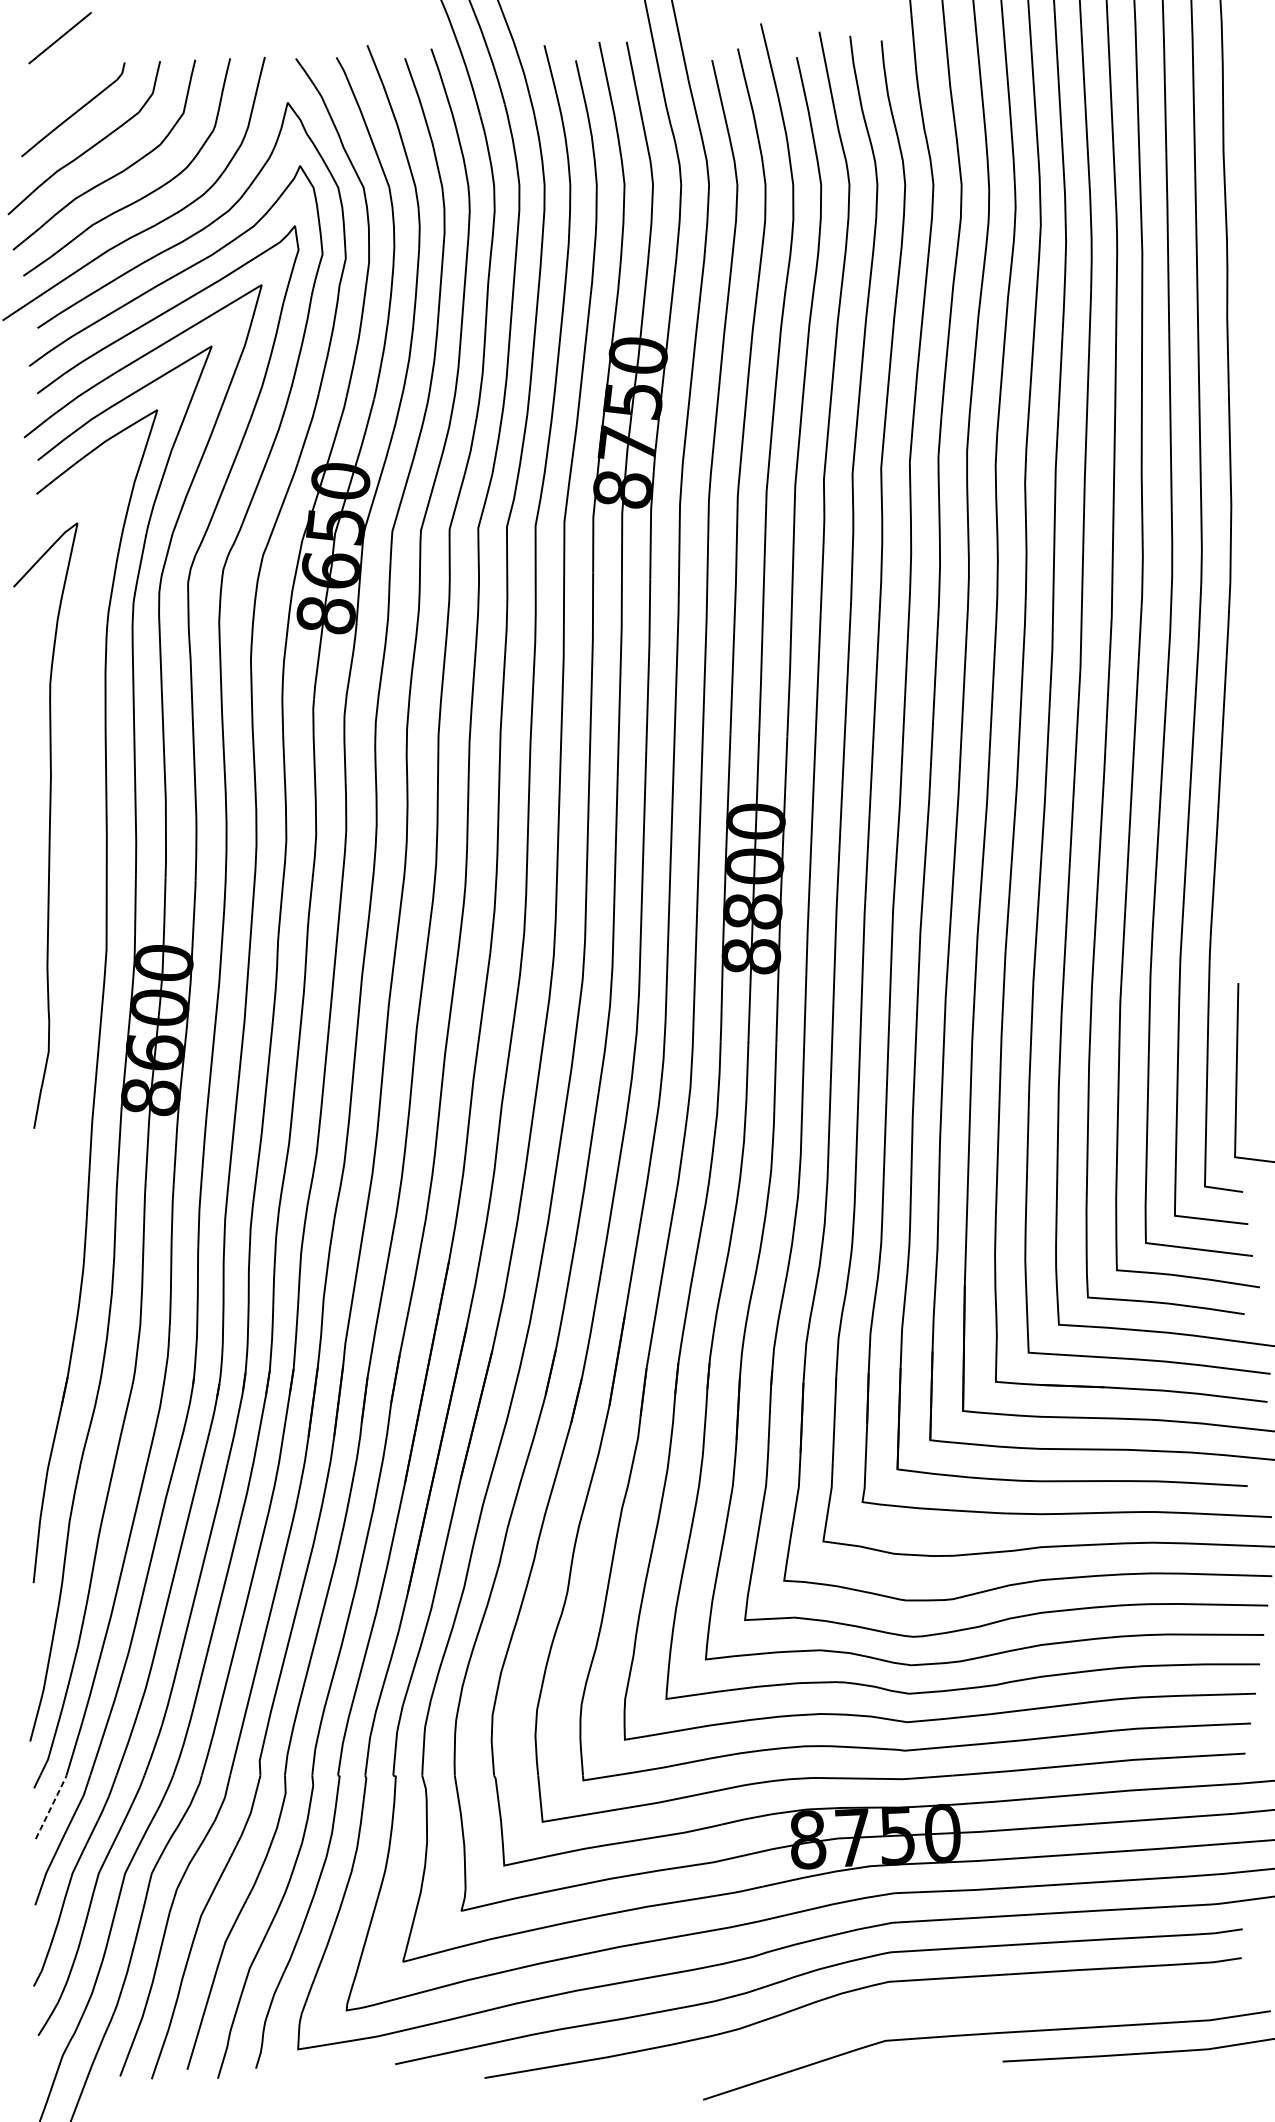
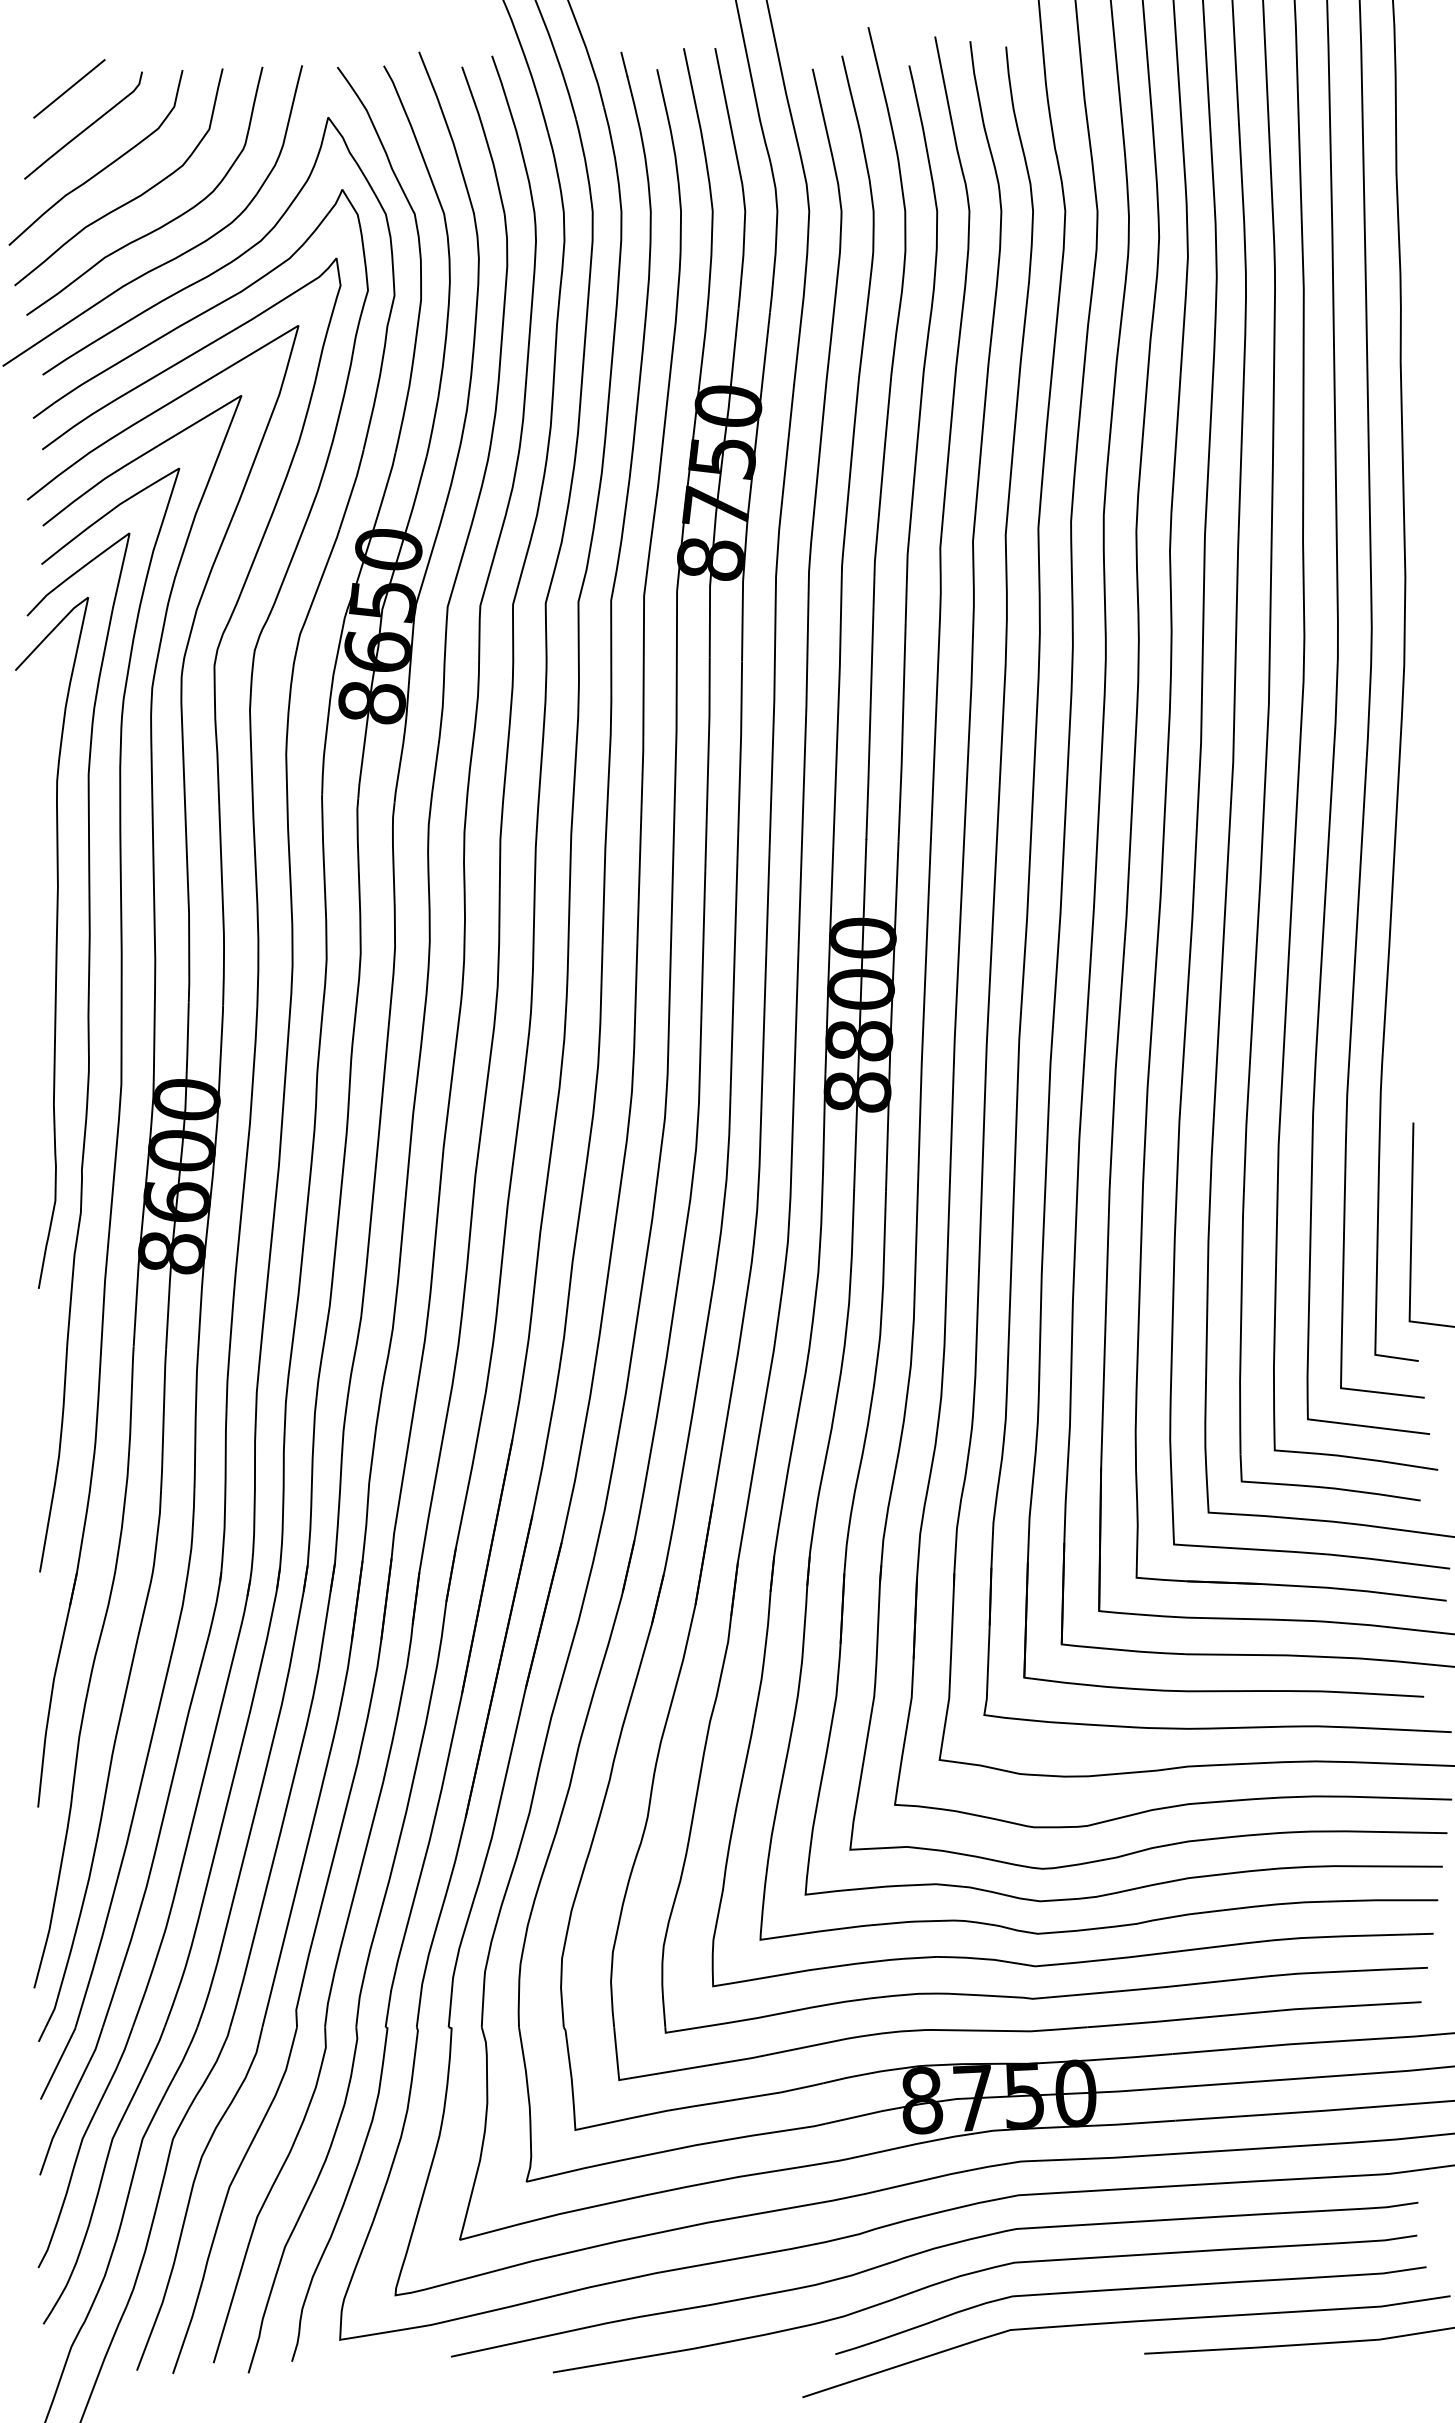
line: (60, 37) -> (69, 88), moved
curve: (77, 921) -> (88, 1052), added
line: (51, 1807) -> (58, 2063), dashed -> solid
curve: (990, 2005) -> (1130, 2289), added

